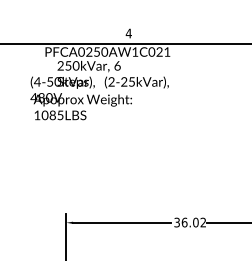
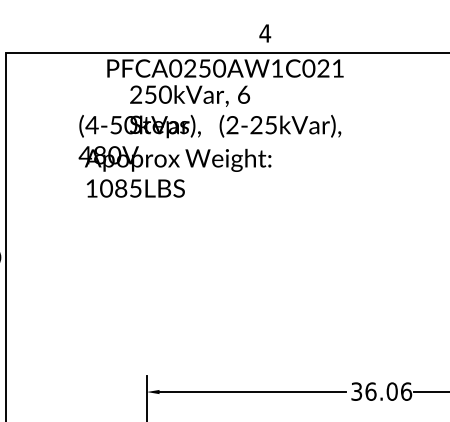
text: (203, 222) -> (406, 391), 36.02 -> 36.06

